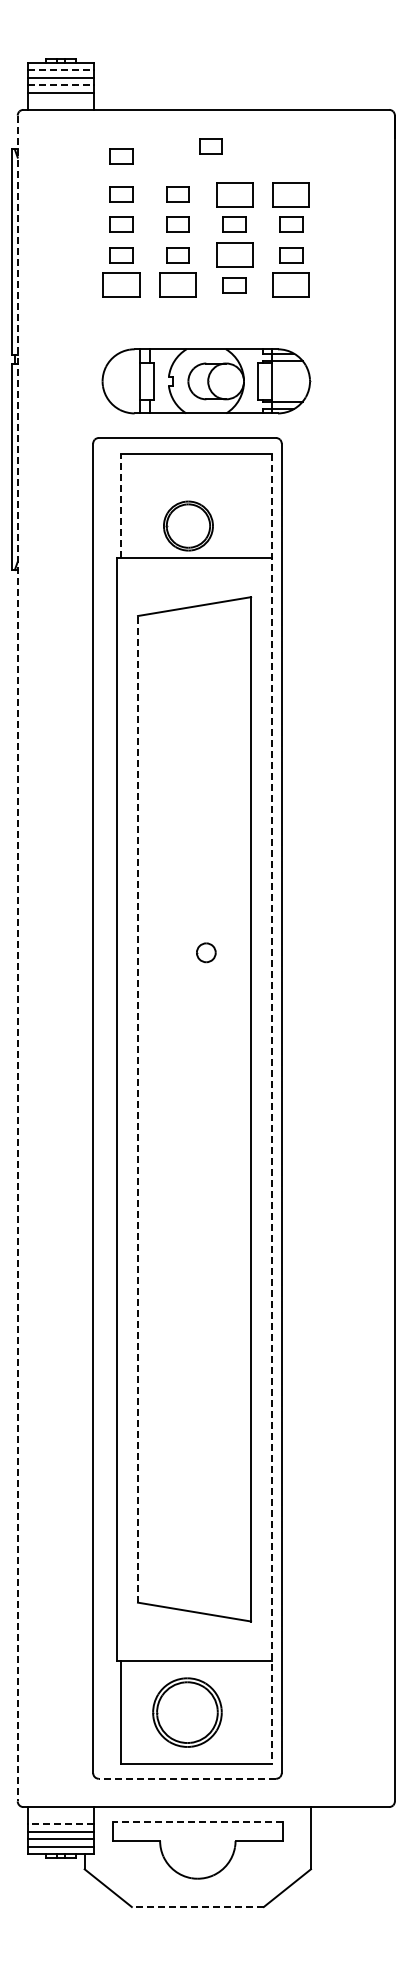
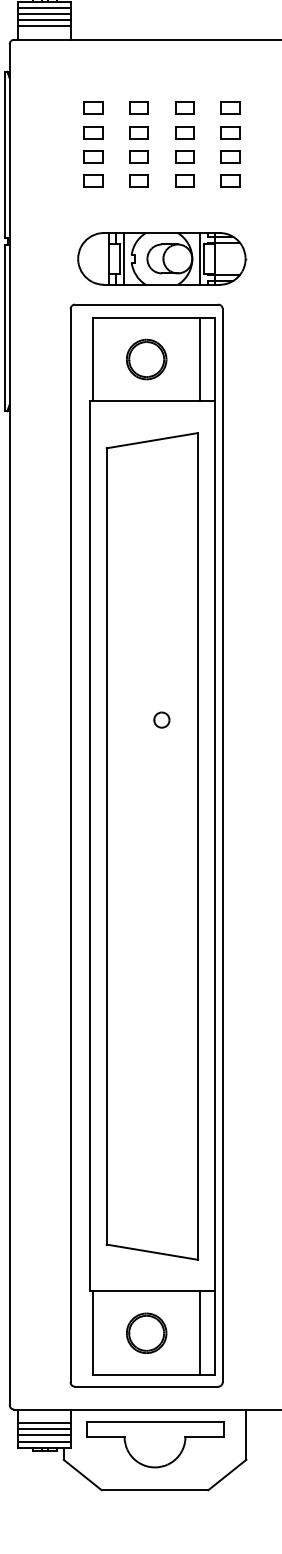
line: (61, 70) -> (45, 8), dashed -> solid
line: (61, 85) -> (45, 20), dashed -> solid
part: (210, 146) -> (165, 69), removed
part: (121, 156) -> (93, 77), removed
part: (234, 194) -> (184, 108), size x0.62
part: (291, 194) -> (230, 108), size x0.62
part: (234, 255) -> (184, 157), size x0.62
part: (121, 285) -> (93, 181), size x0.62
part: (177, 285) -> (138, 181), size x0.62
part: (291, 285) -> (230, 181), size x0.62
line: (159, 381) -> (124, 259), added
line: (253, 381) -> (199, 259), added
line: (253, 505) -> (199, 359), added
line: (121, 506) -> (93, 359), dashed -> solid
part: (188, 525) -> (146, 359), moved
line: (17, 958) -> (9, 724), dashed -> solid
line: (137, 1108) -> (106, 845), dashed -> solid
line: (272, 1109) -> (215, 846), dashed -> solid
part: (187, 1712) -> (146, 1333), size x0.71
line: (253, 1712) -> (199, 1333), added
line: (187, 1778) -> (146, 1386), dashed -> solid
line: (197, 1822) -> (154, 1422), dashed -> solid
line: (60, 1824) -> (44, 1423), dashed -> solid
line: (197, 1907) -> (154, 1490), dashed -> solid

